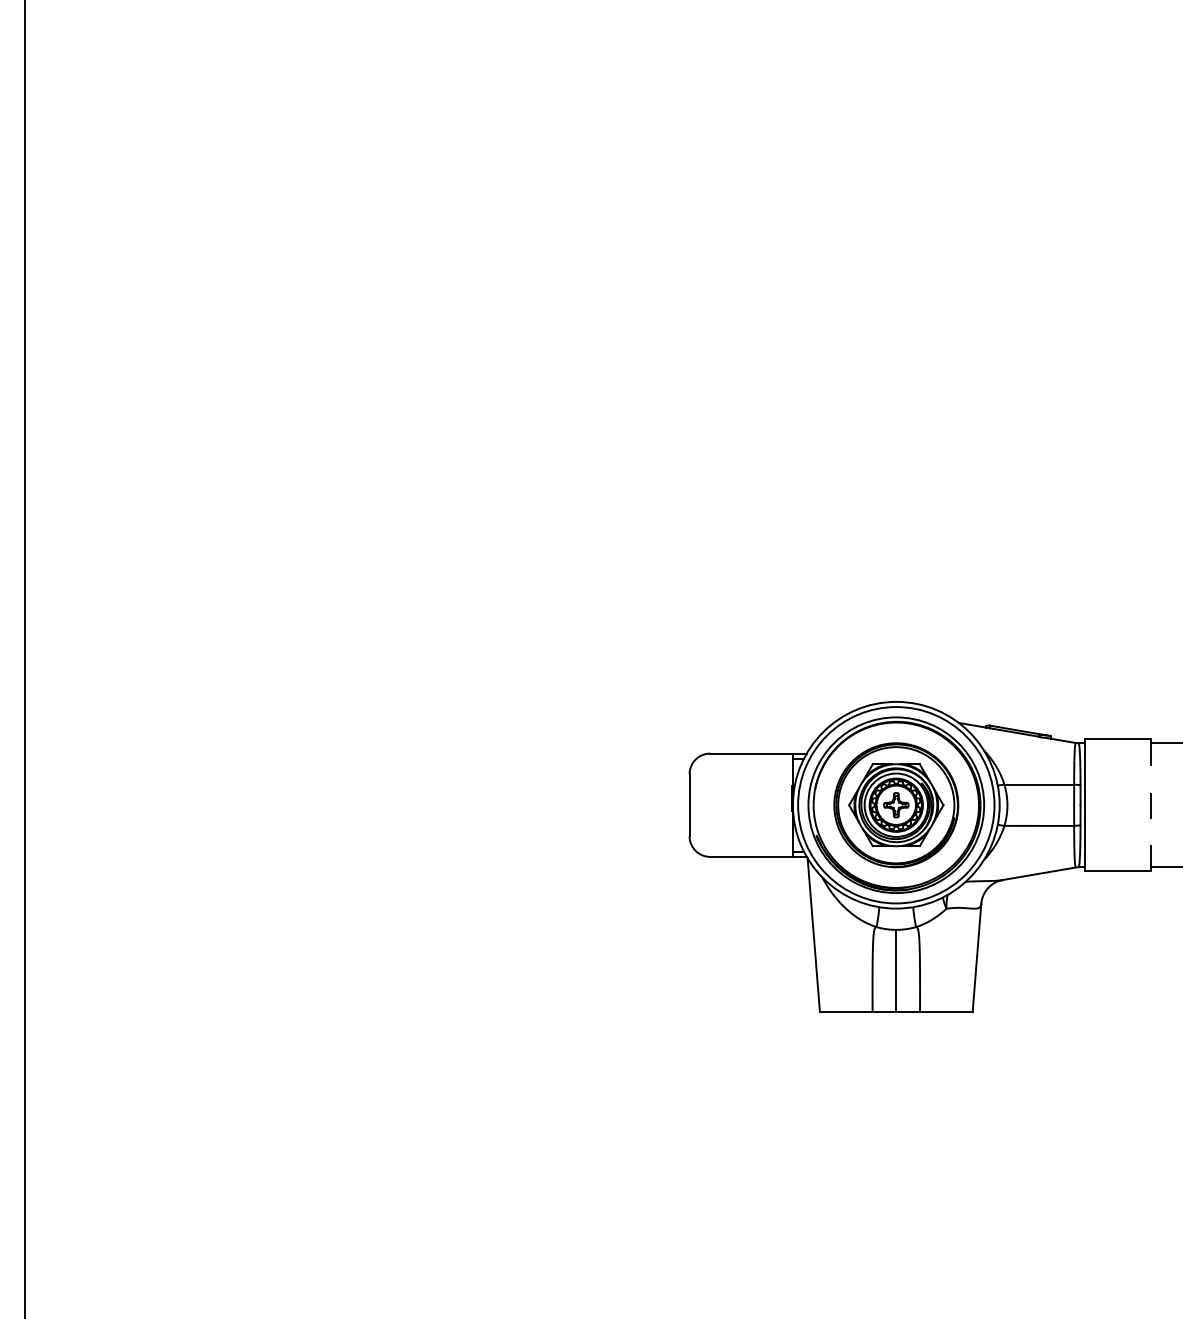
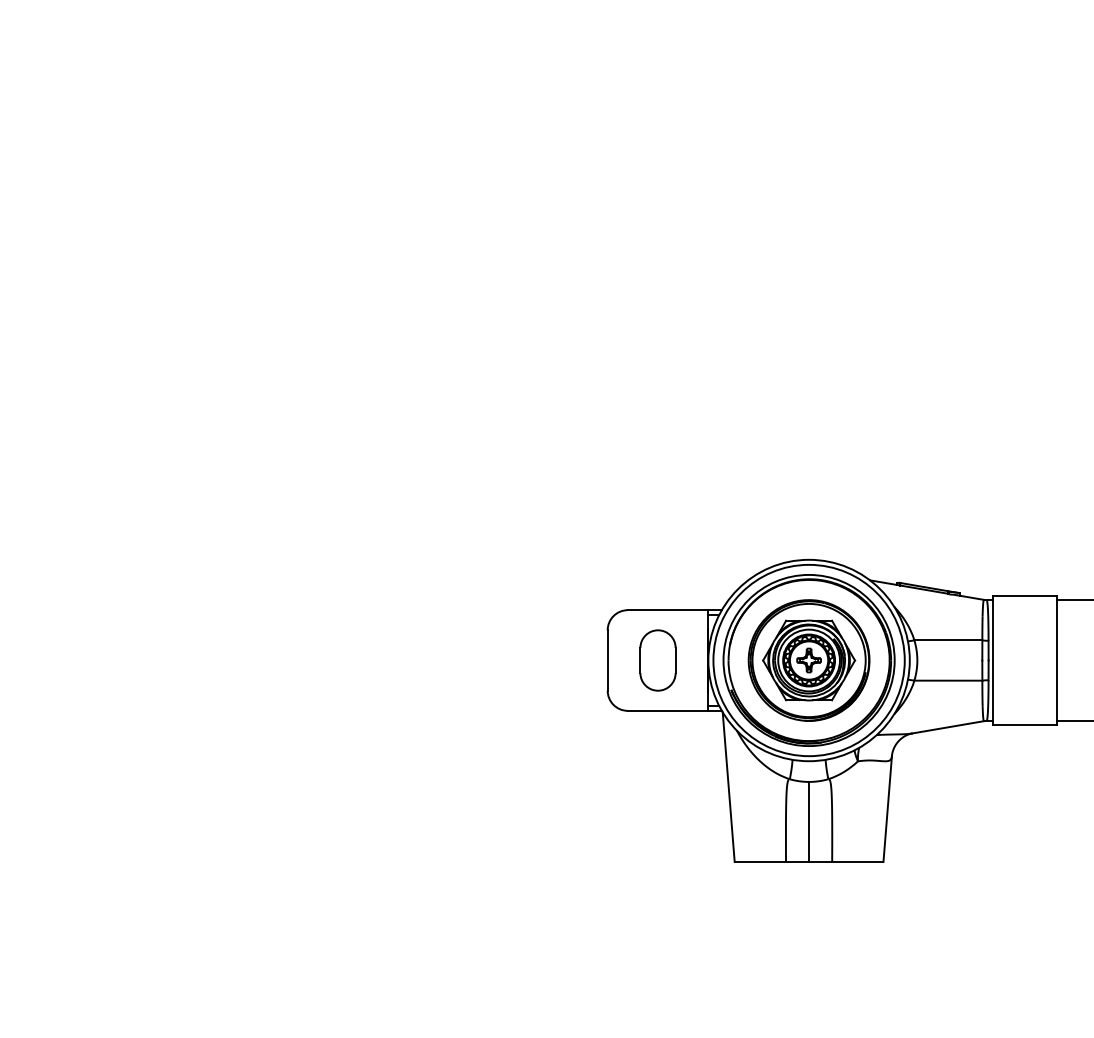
line: (1150, 804) -> (1056, 659), dashed -> solid
part: (741, 805) -> (658, 660), added

